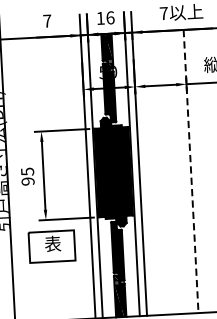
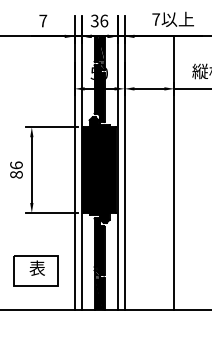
text: (100, 17) -> (94, 20), 16 -> 36
line: (191, 171) -> (174, 173), dashed -> solid
text: (27, 176) -> (16, 169), 95 -> 86
part: (51, 246) -> (35, 270), moved

